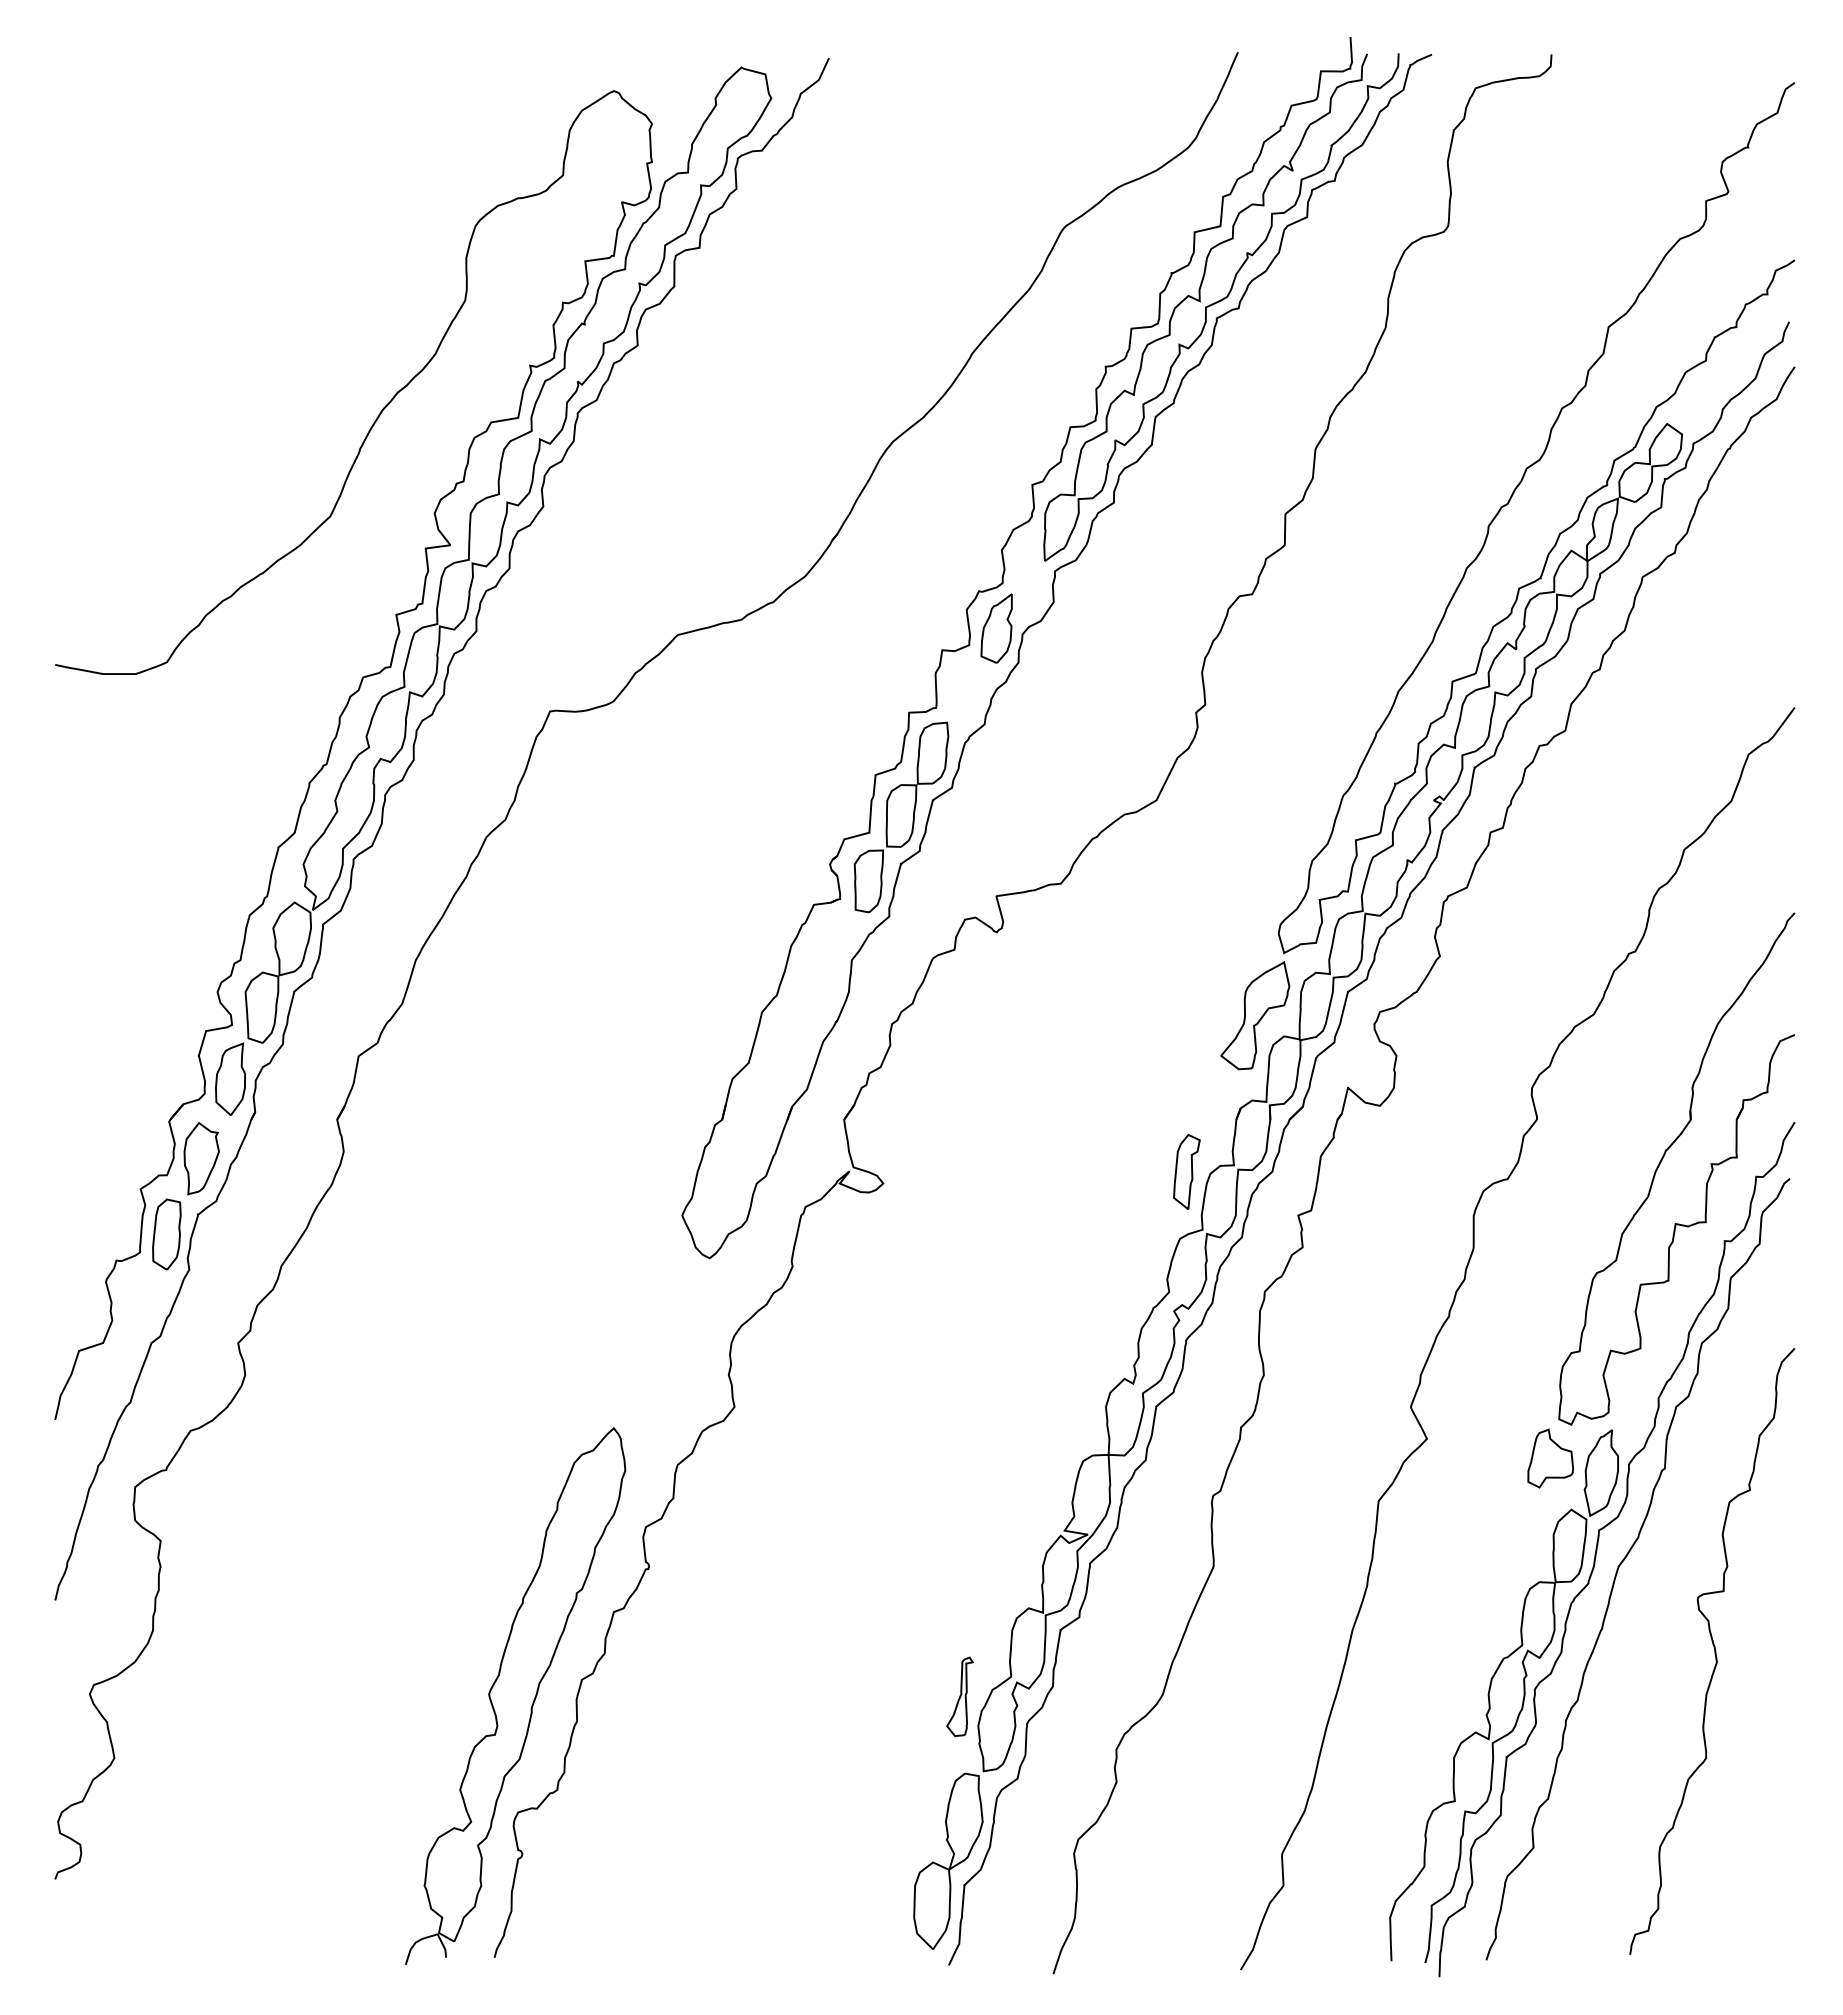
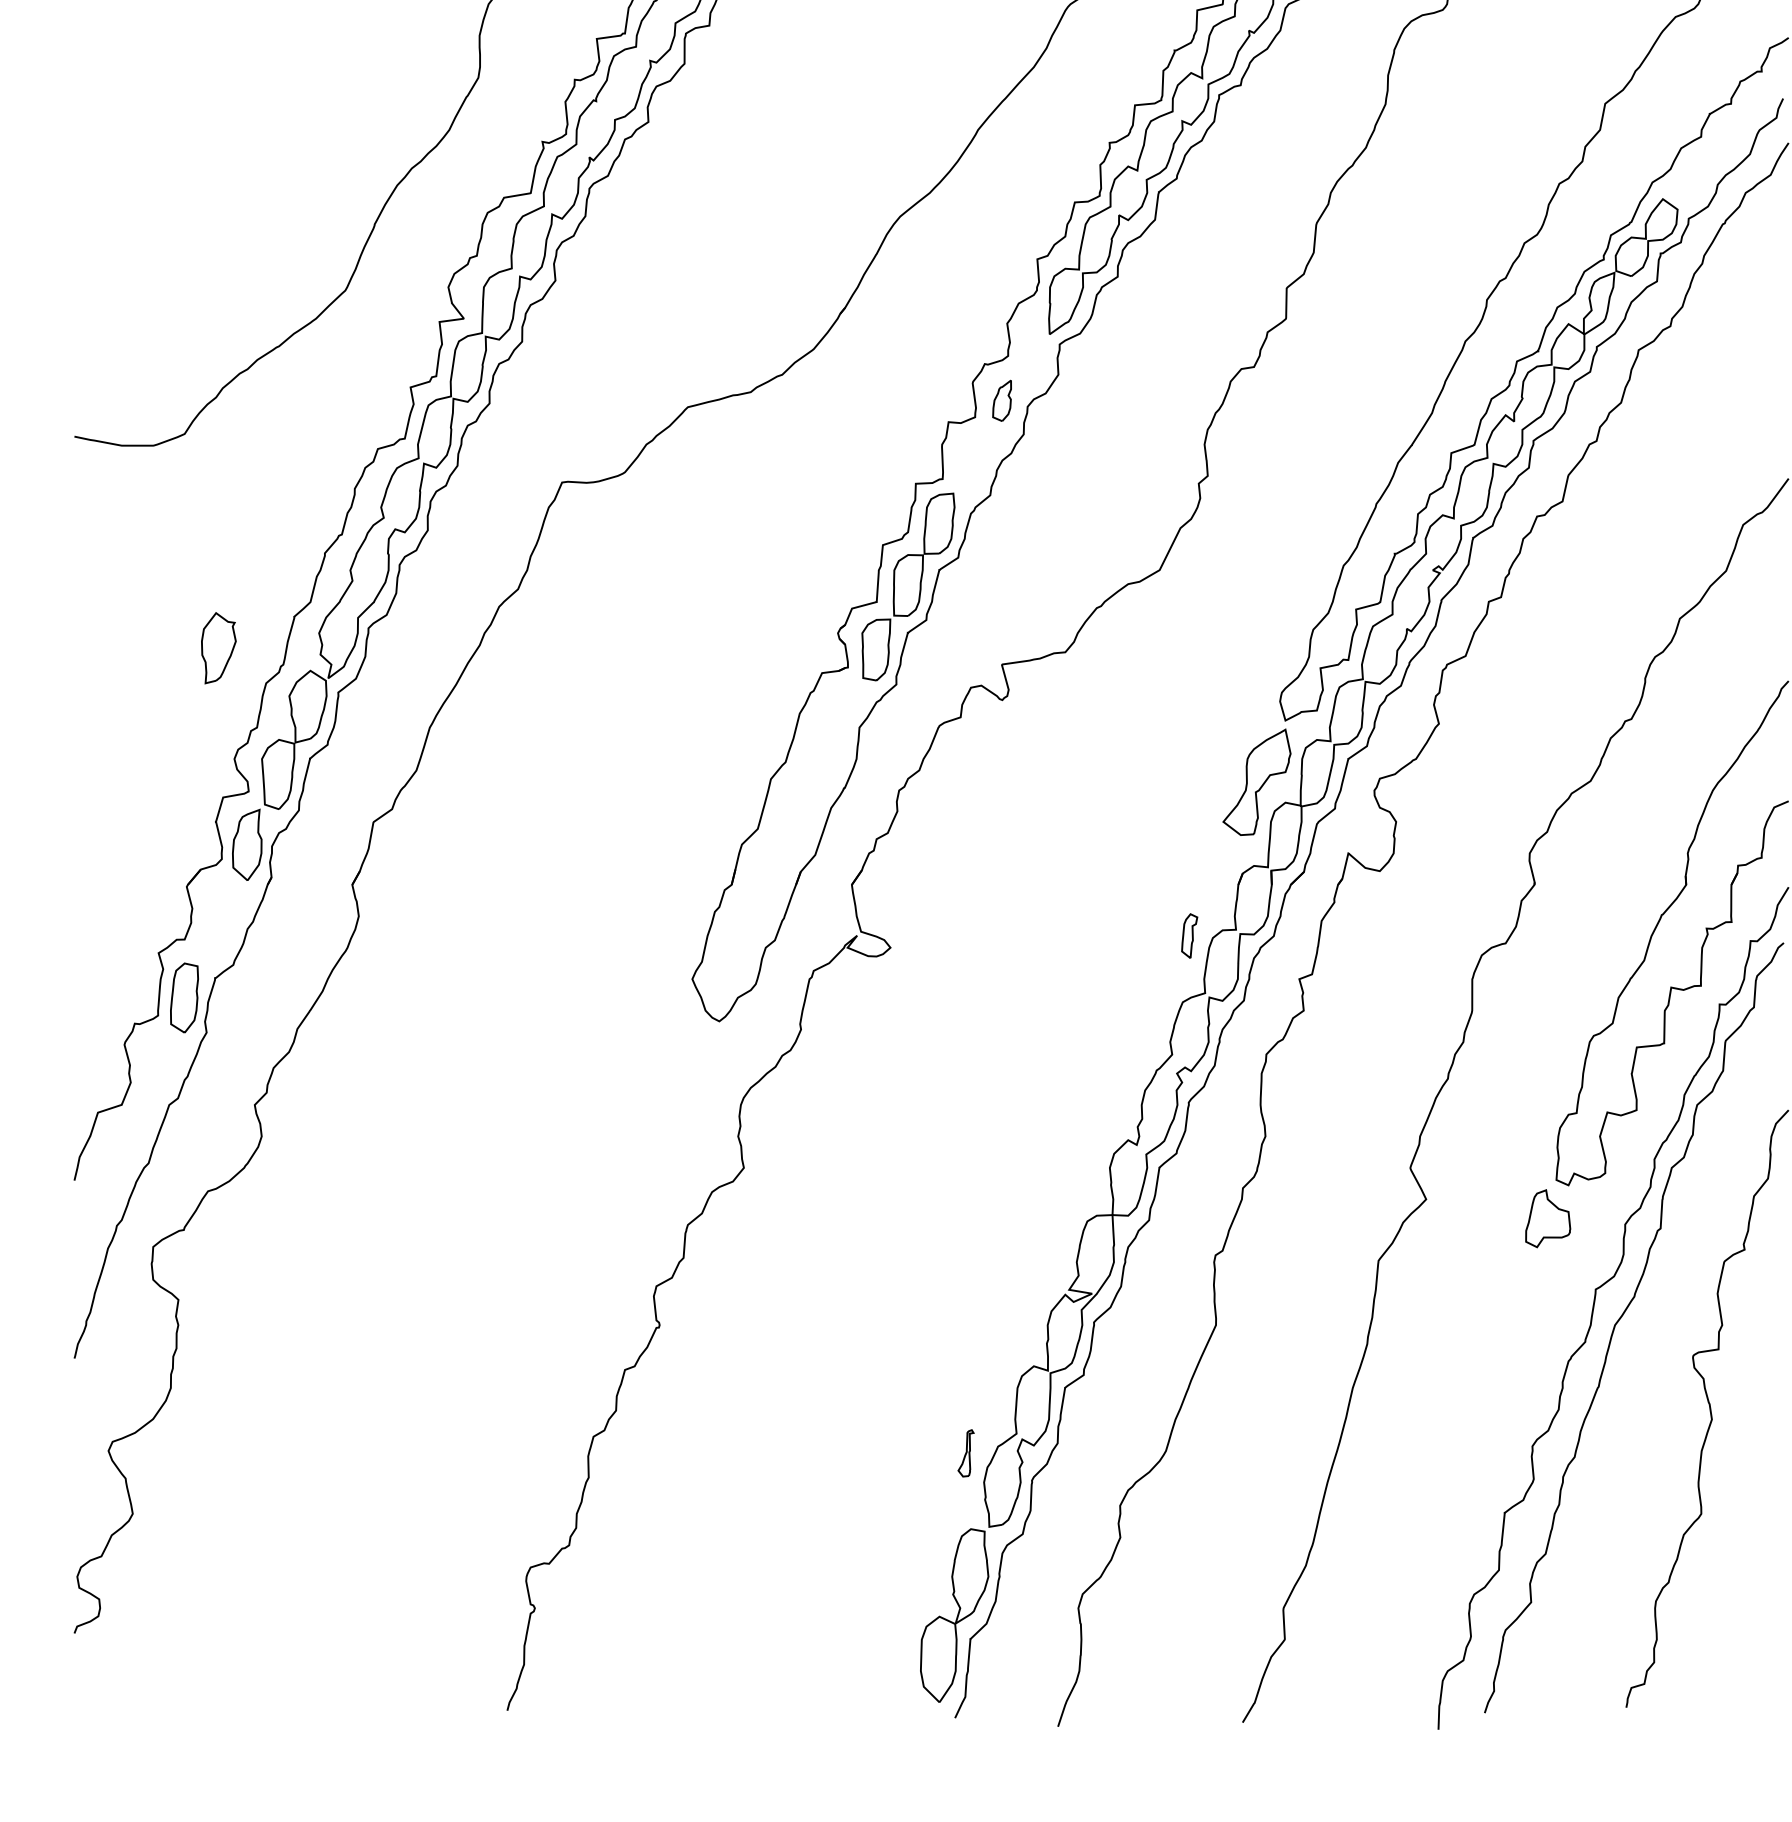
part: (996, 628) -> (1002, 400), size x0.6
part: (201, 1158) -> (218, 648), moved
part: (1186, 1171) -> (1189, 935), size x0.6
part: (1490, 1691) -> (1488, 1448), removed
part: (515, 1695) -> (528, 1452), removed
part: (959, 1696) -> (965, 1453), size x0.6

